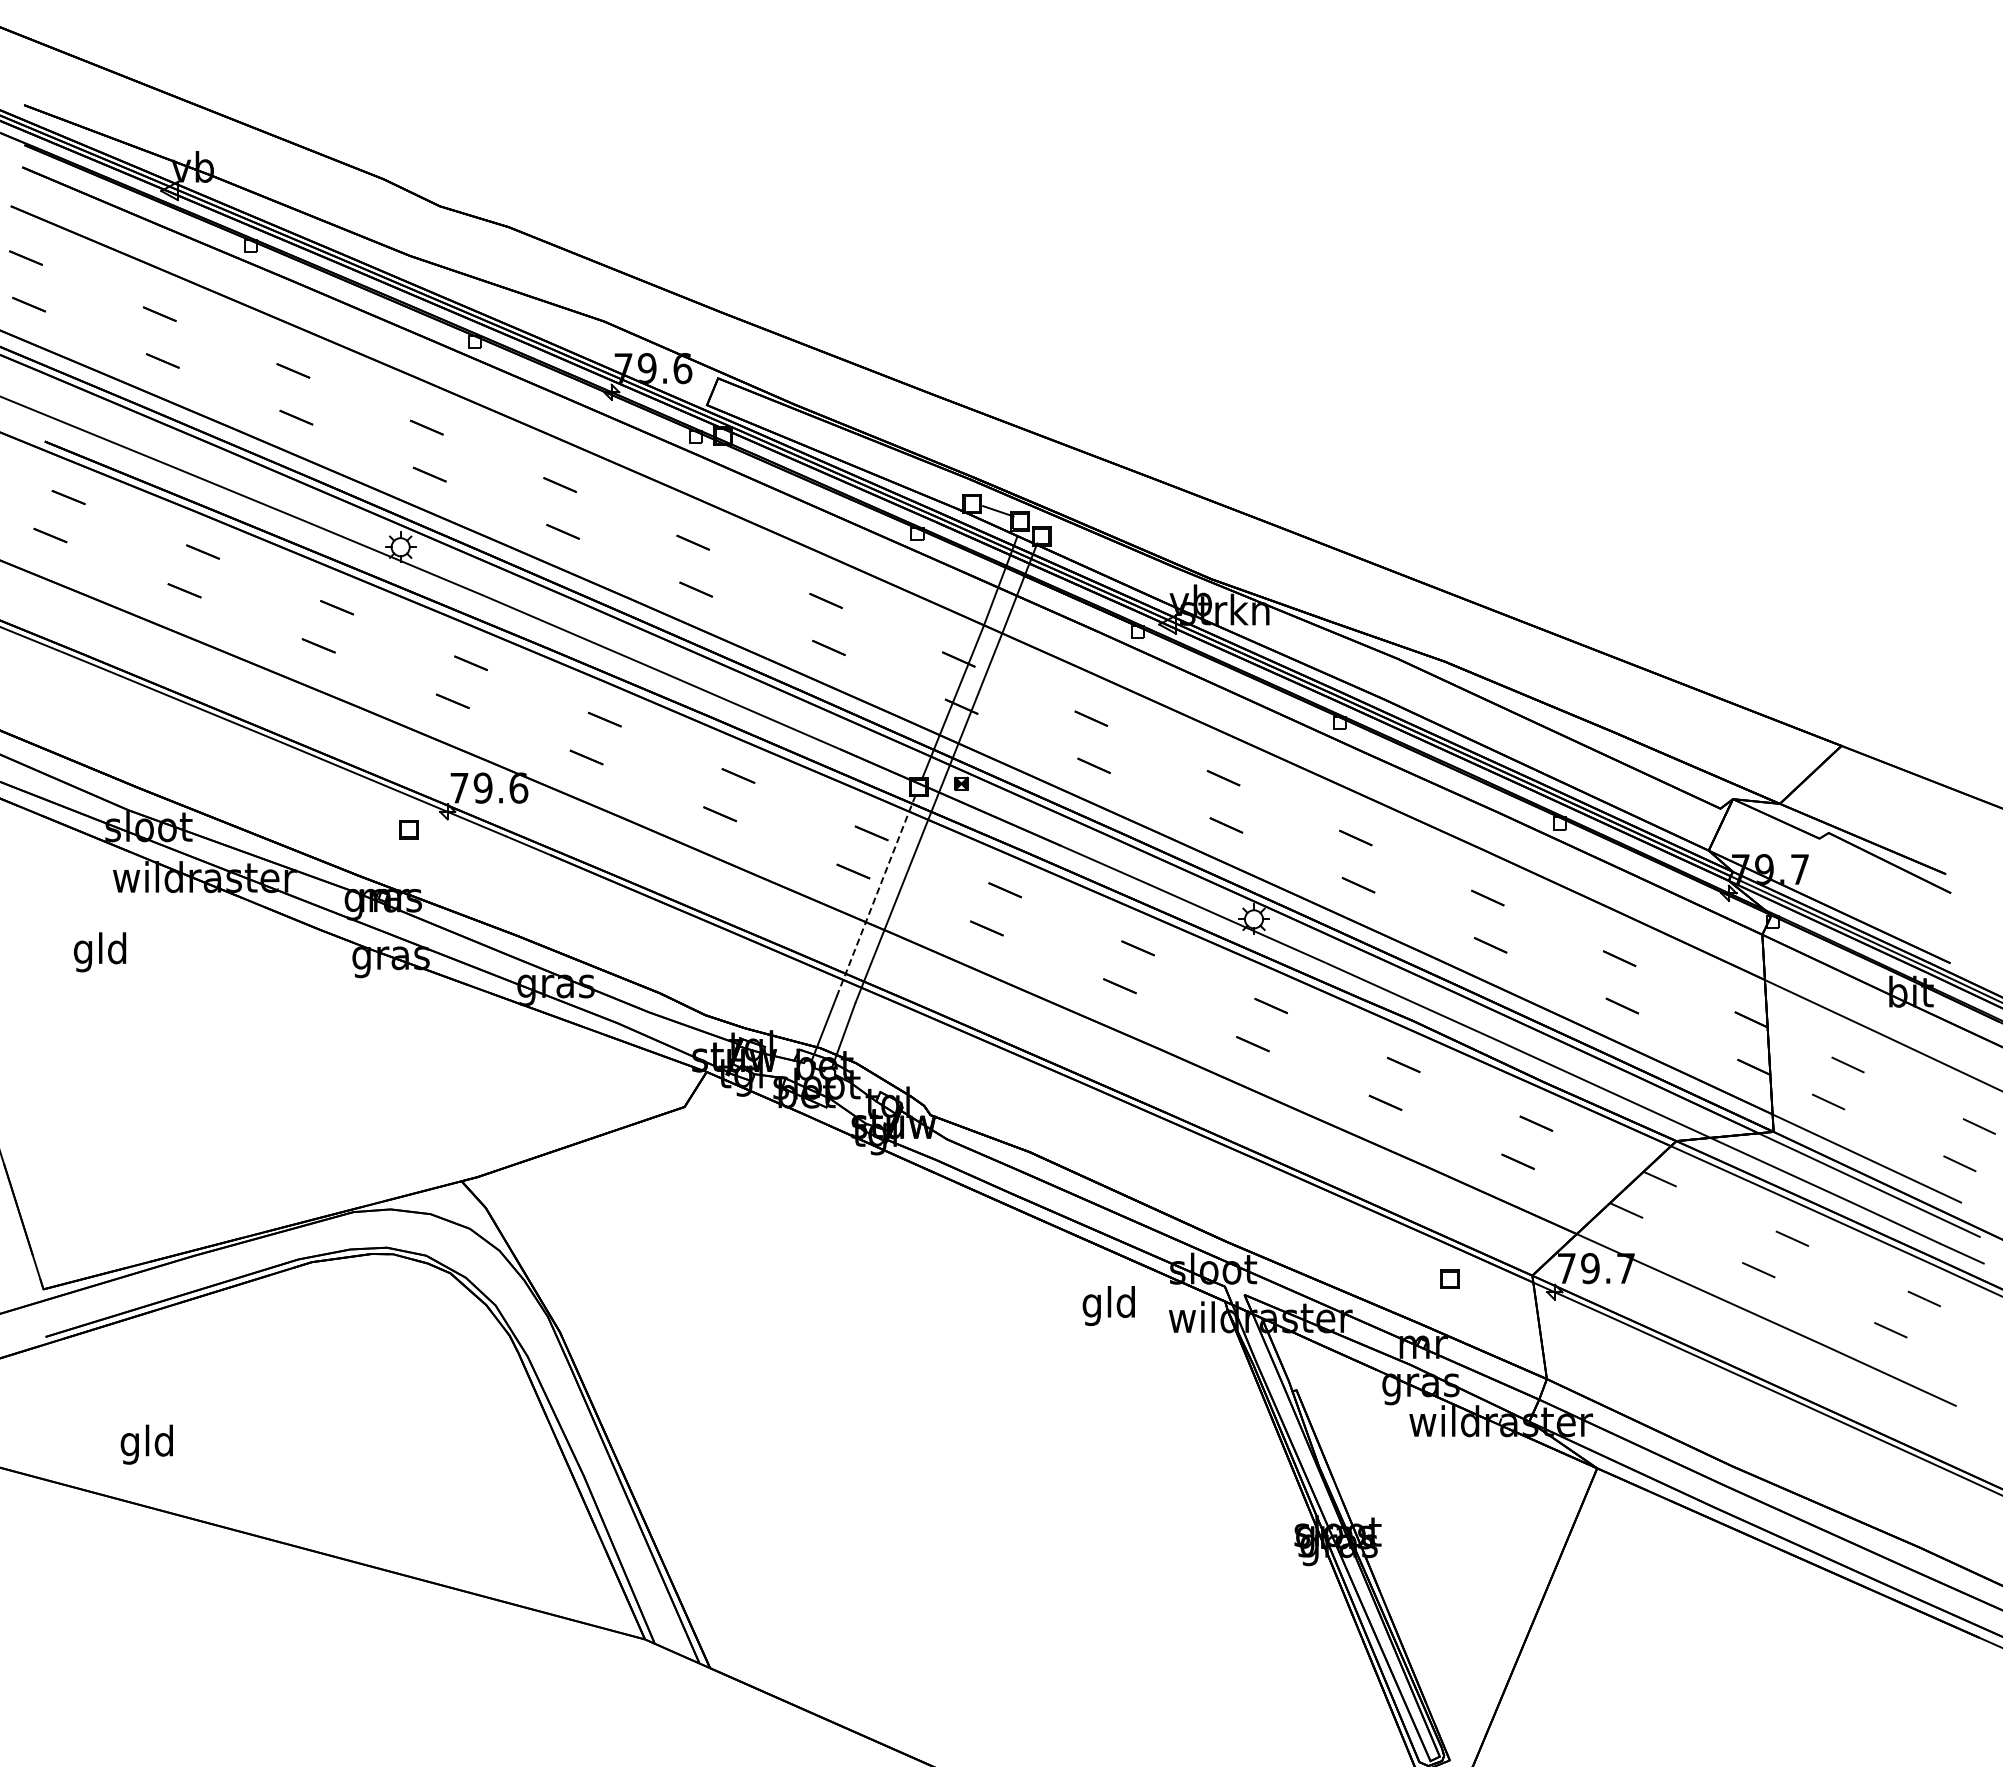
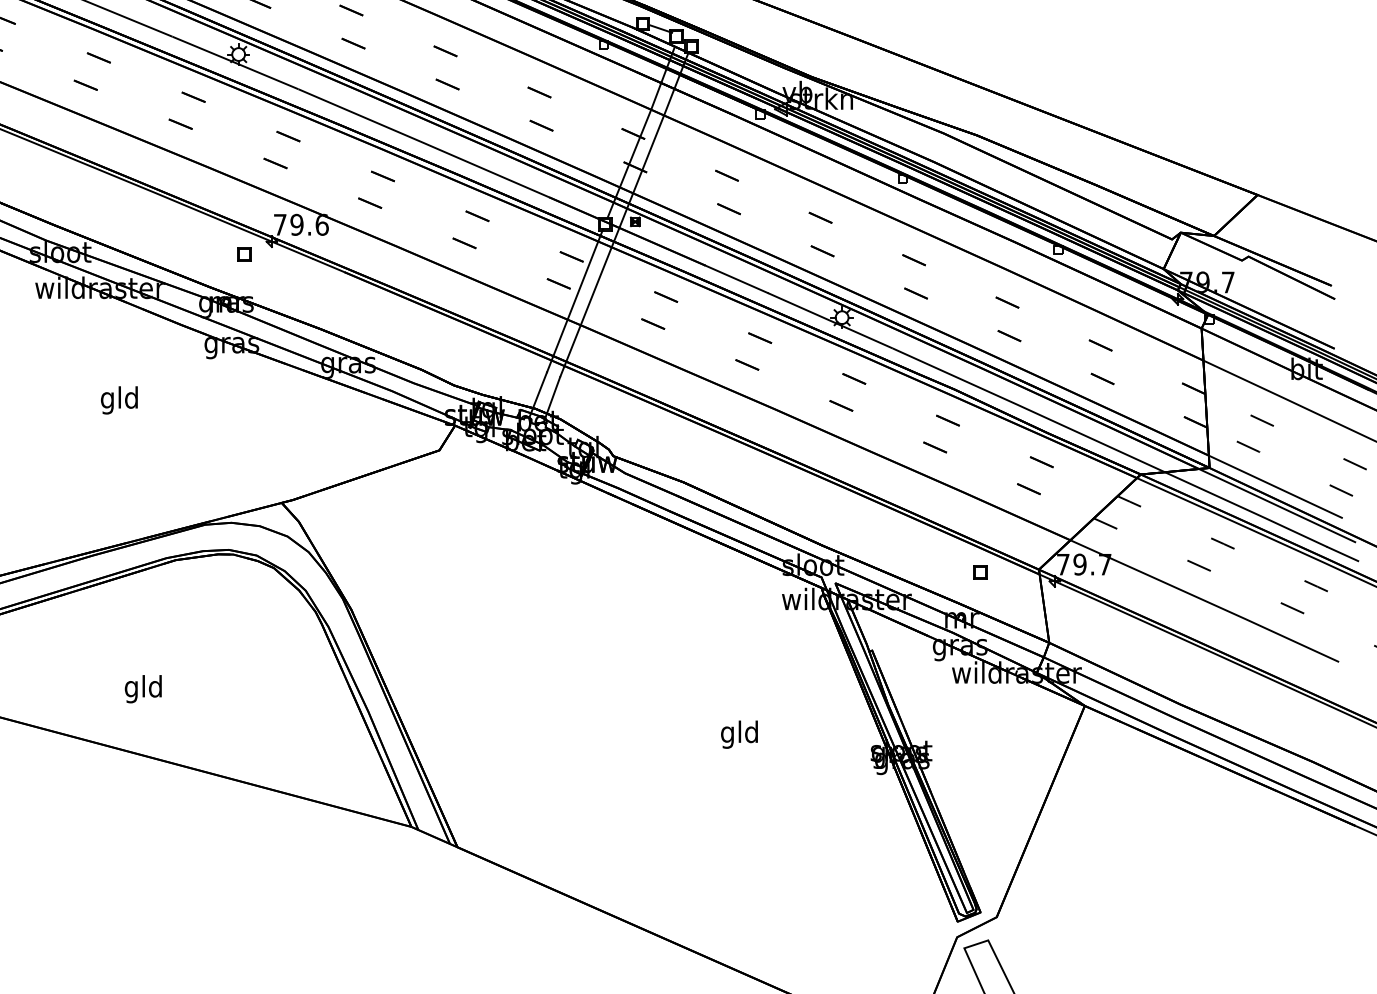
line: (876, 895) -> (575, 300), dashed -> solid
text: (100, 952) -> (119, 400), moved
text: (1108, 1306) -> (739, 735), moved
text: (146, 1444) -> (143, 689), moved

